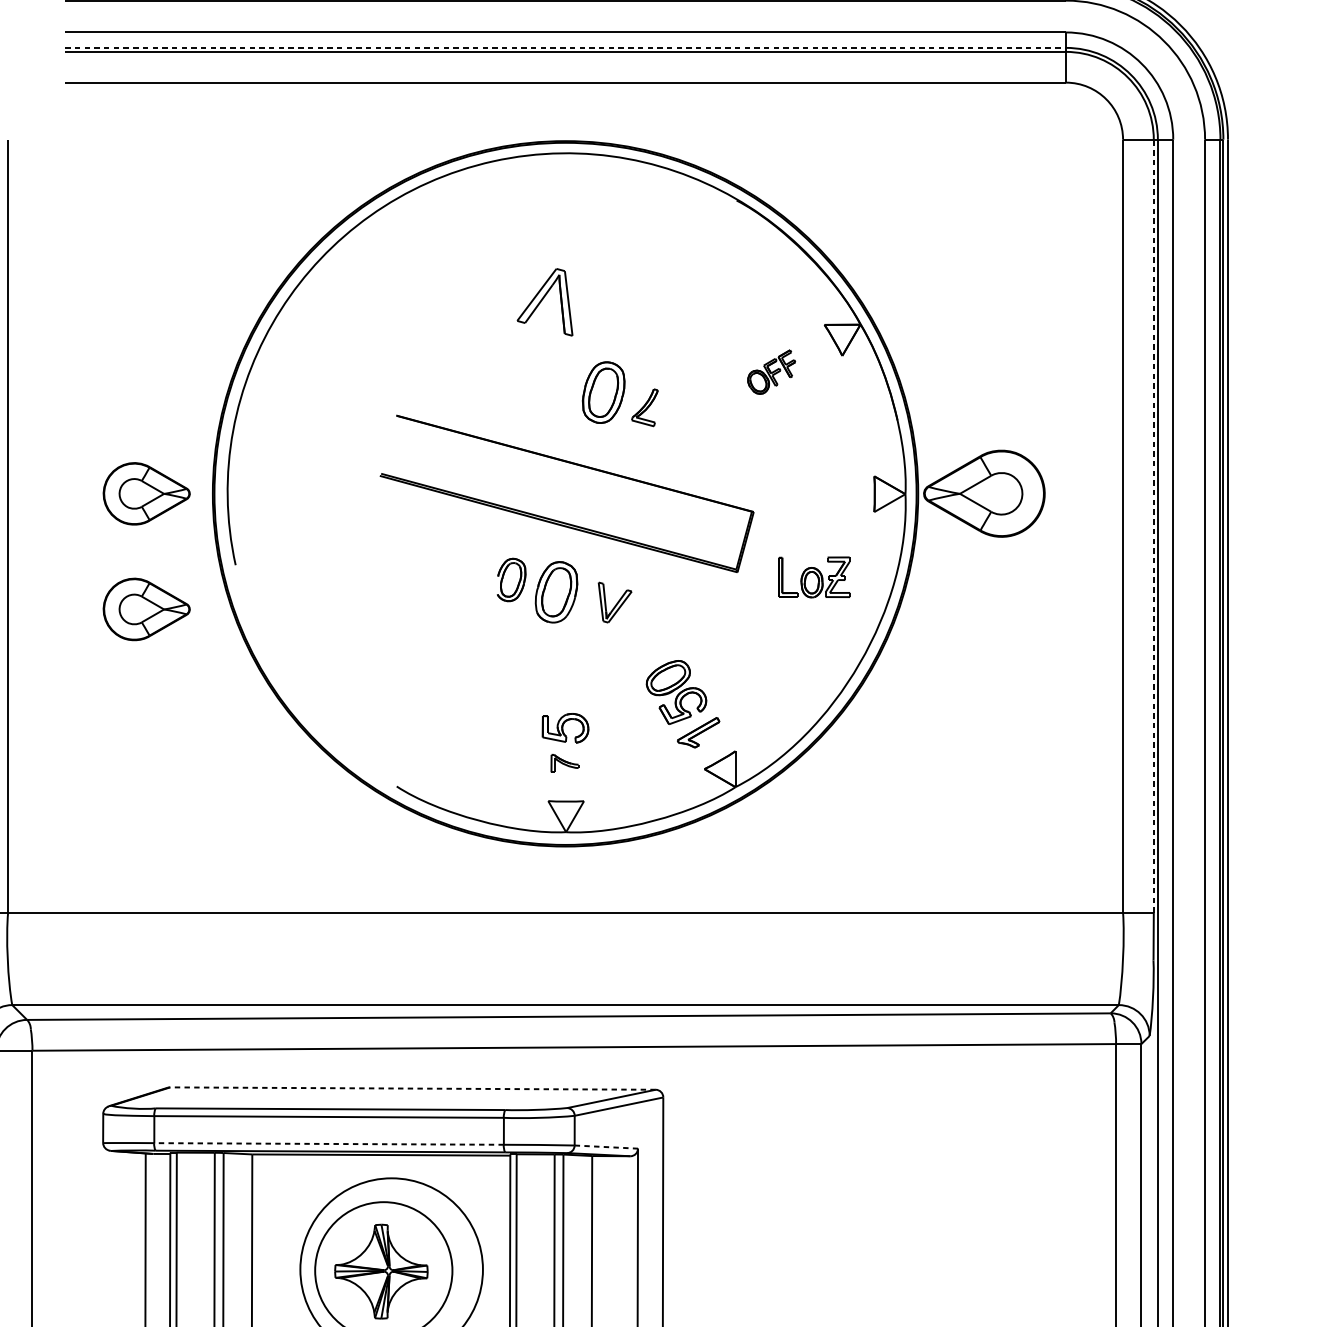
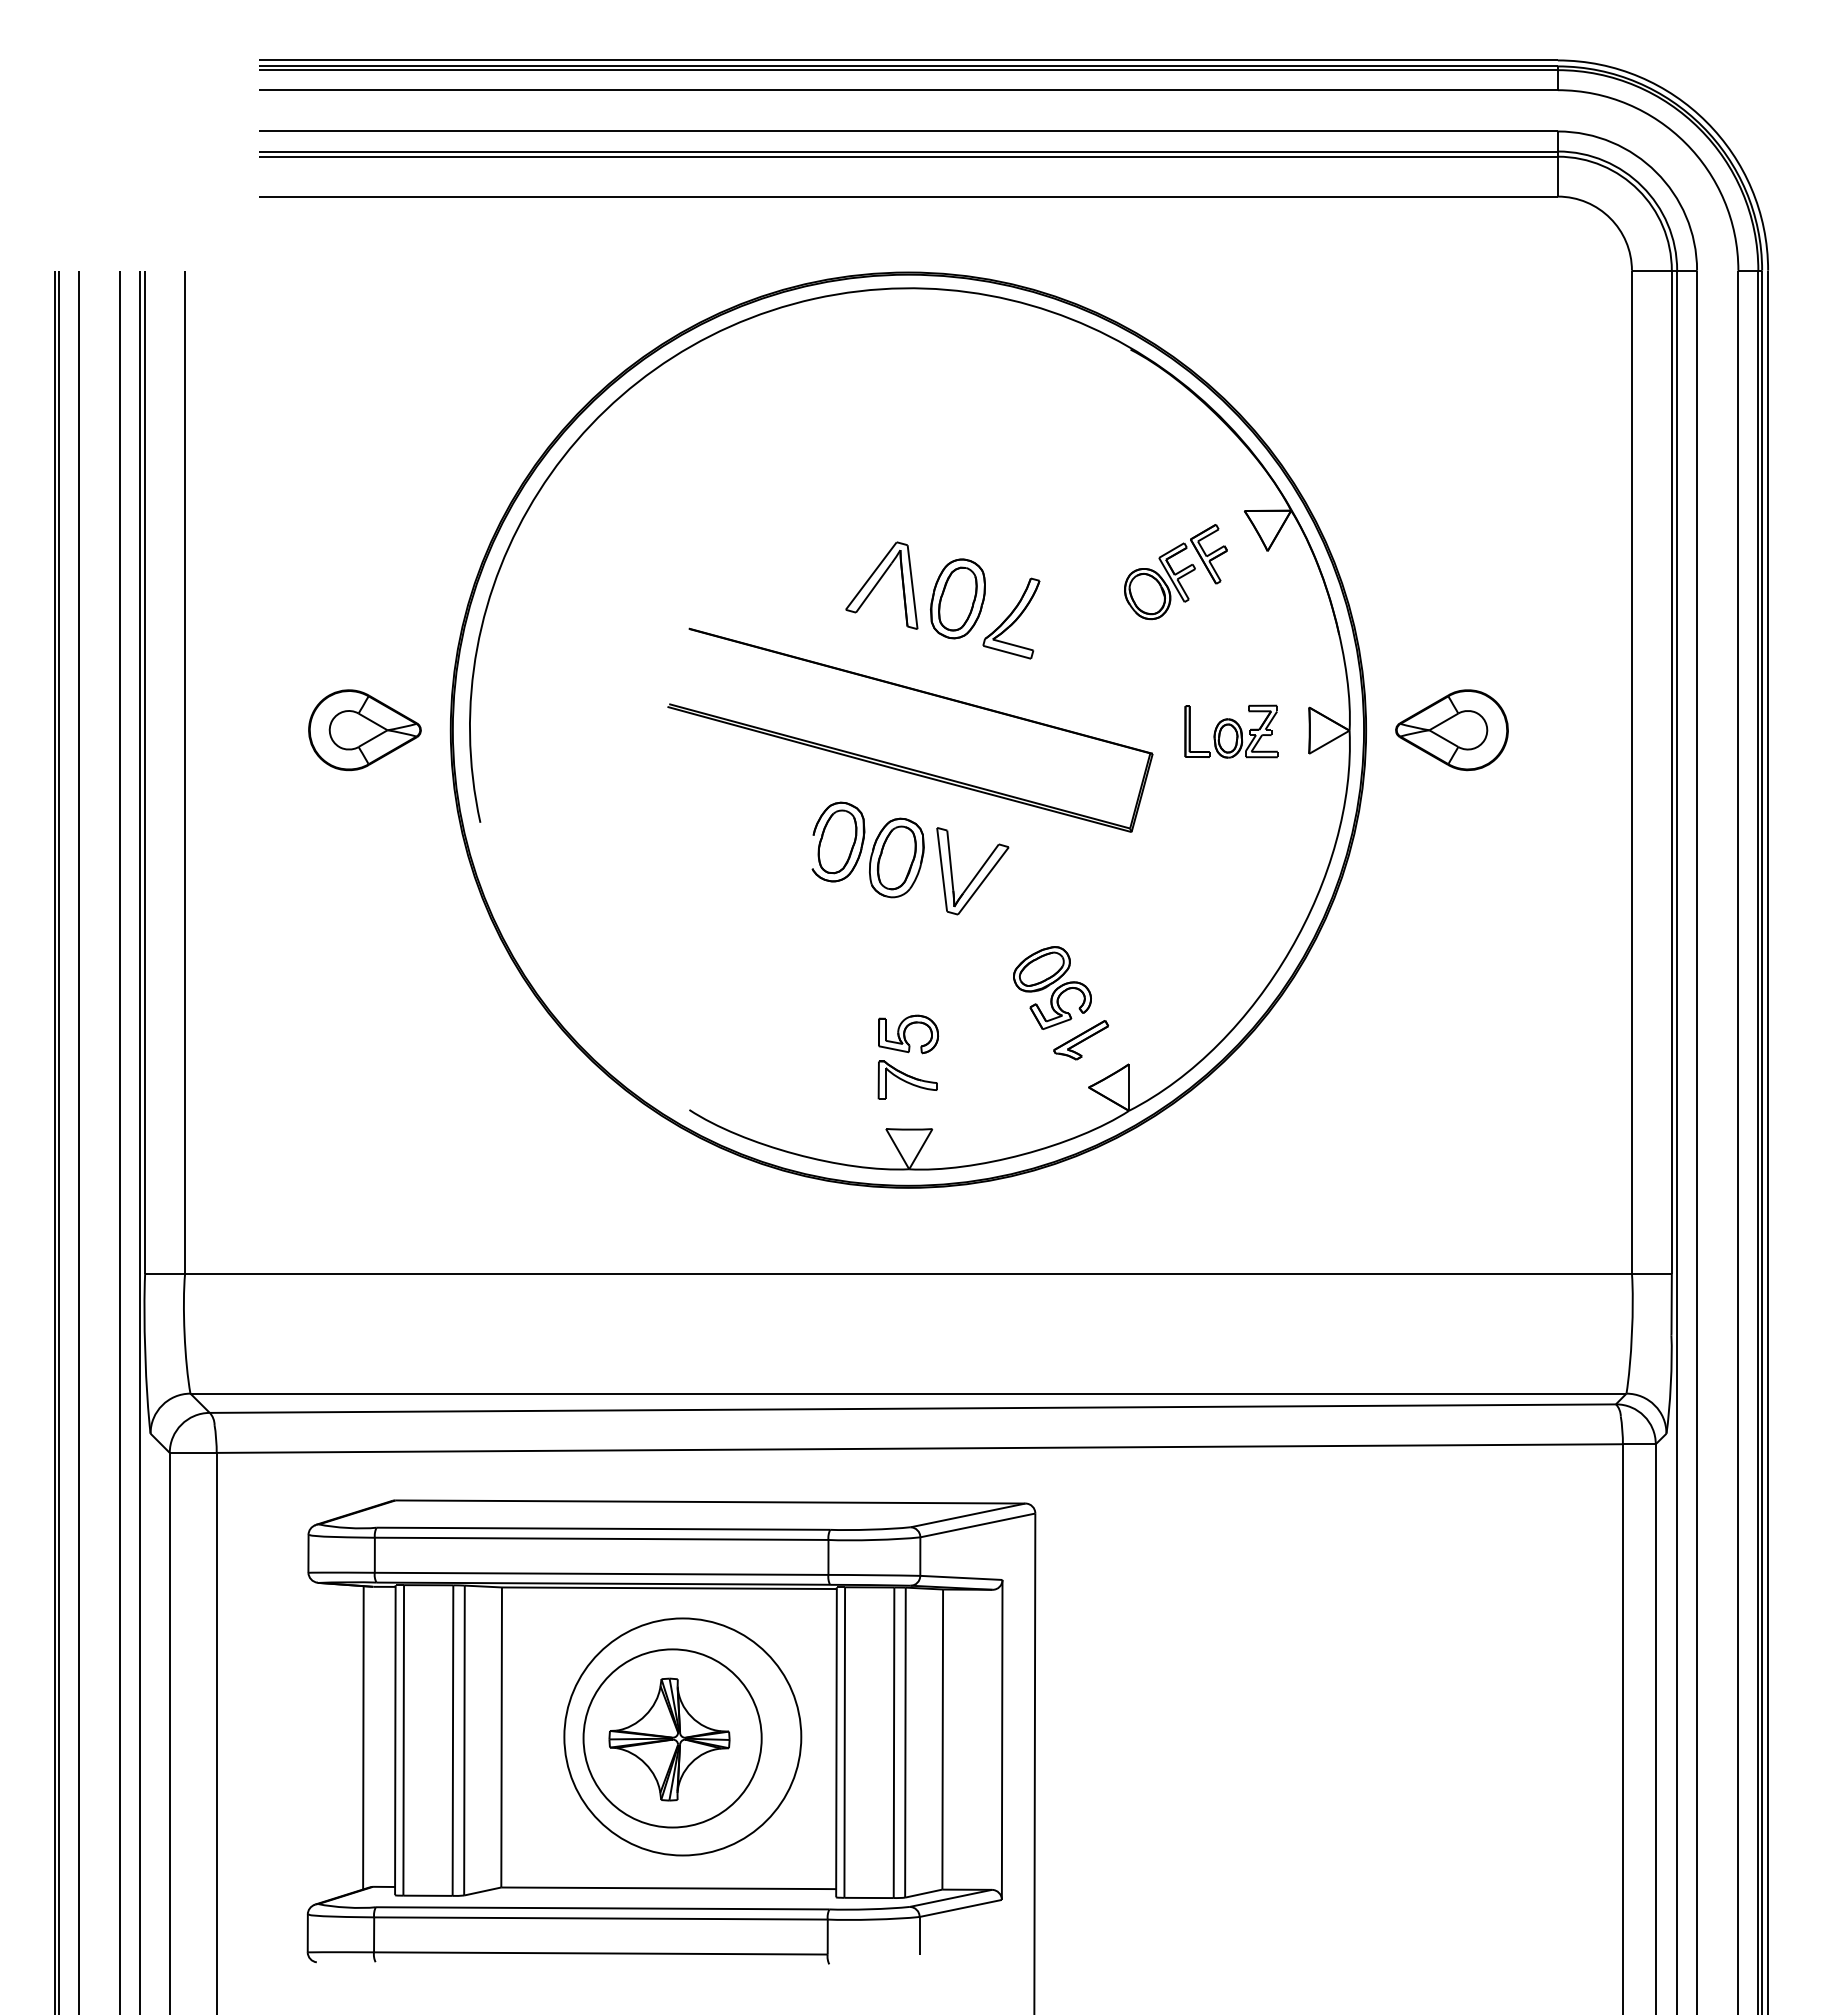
line: (566, 47) -> (909, 151), dashed -> solid
part: (544, 302) -> (881, 585), moved
part: (771, 372) -> (1175, 572), size x1.67
part: (644, 407) -> (1011, 618), size x1.67
part: (984, 494) -> (1451, 730), size x0.71
line: (1153, 526) -> (1671, 772), dashed -> solid
part: (814, 577) -> (1231, 731), moved
part: (511, 579) -> (838, 841), size x1.43
part: (614, 602) -> (972, 871), size x1.67
part: (146, 609) -> (364, 880), removed
part: (564, 763) -> (907, 1079), size x1.67
line: (412, 1088) -> (709, 1501), dashed -> solid
line: (328, 1143) -> (601, 1573), dashed -> solid
line: (606, 1146) -> (961, 1577), dashed -> solid

